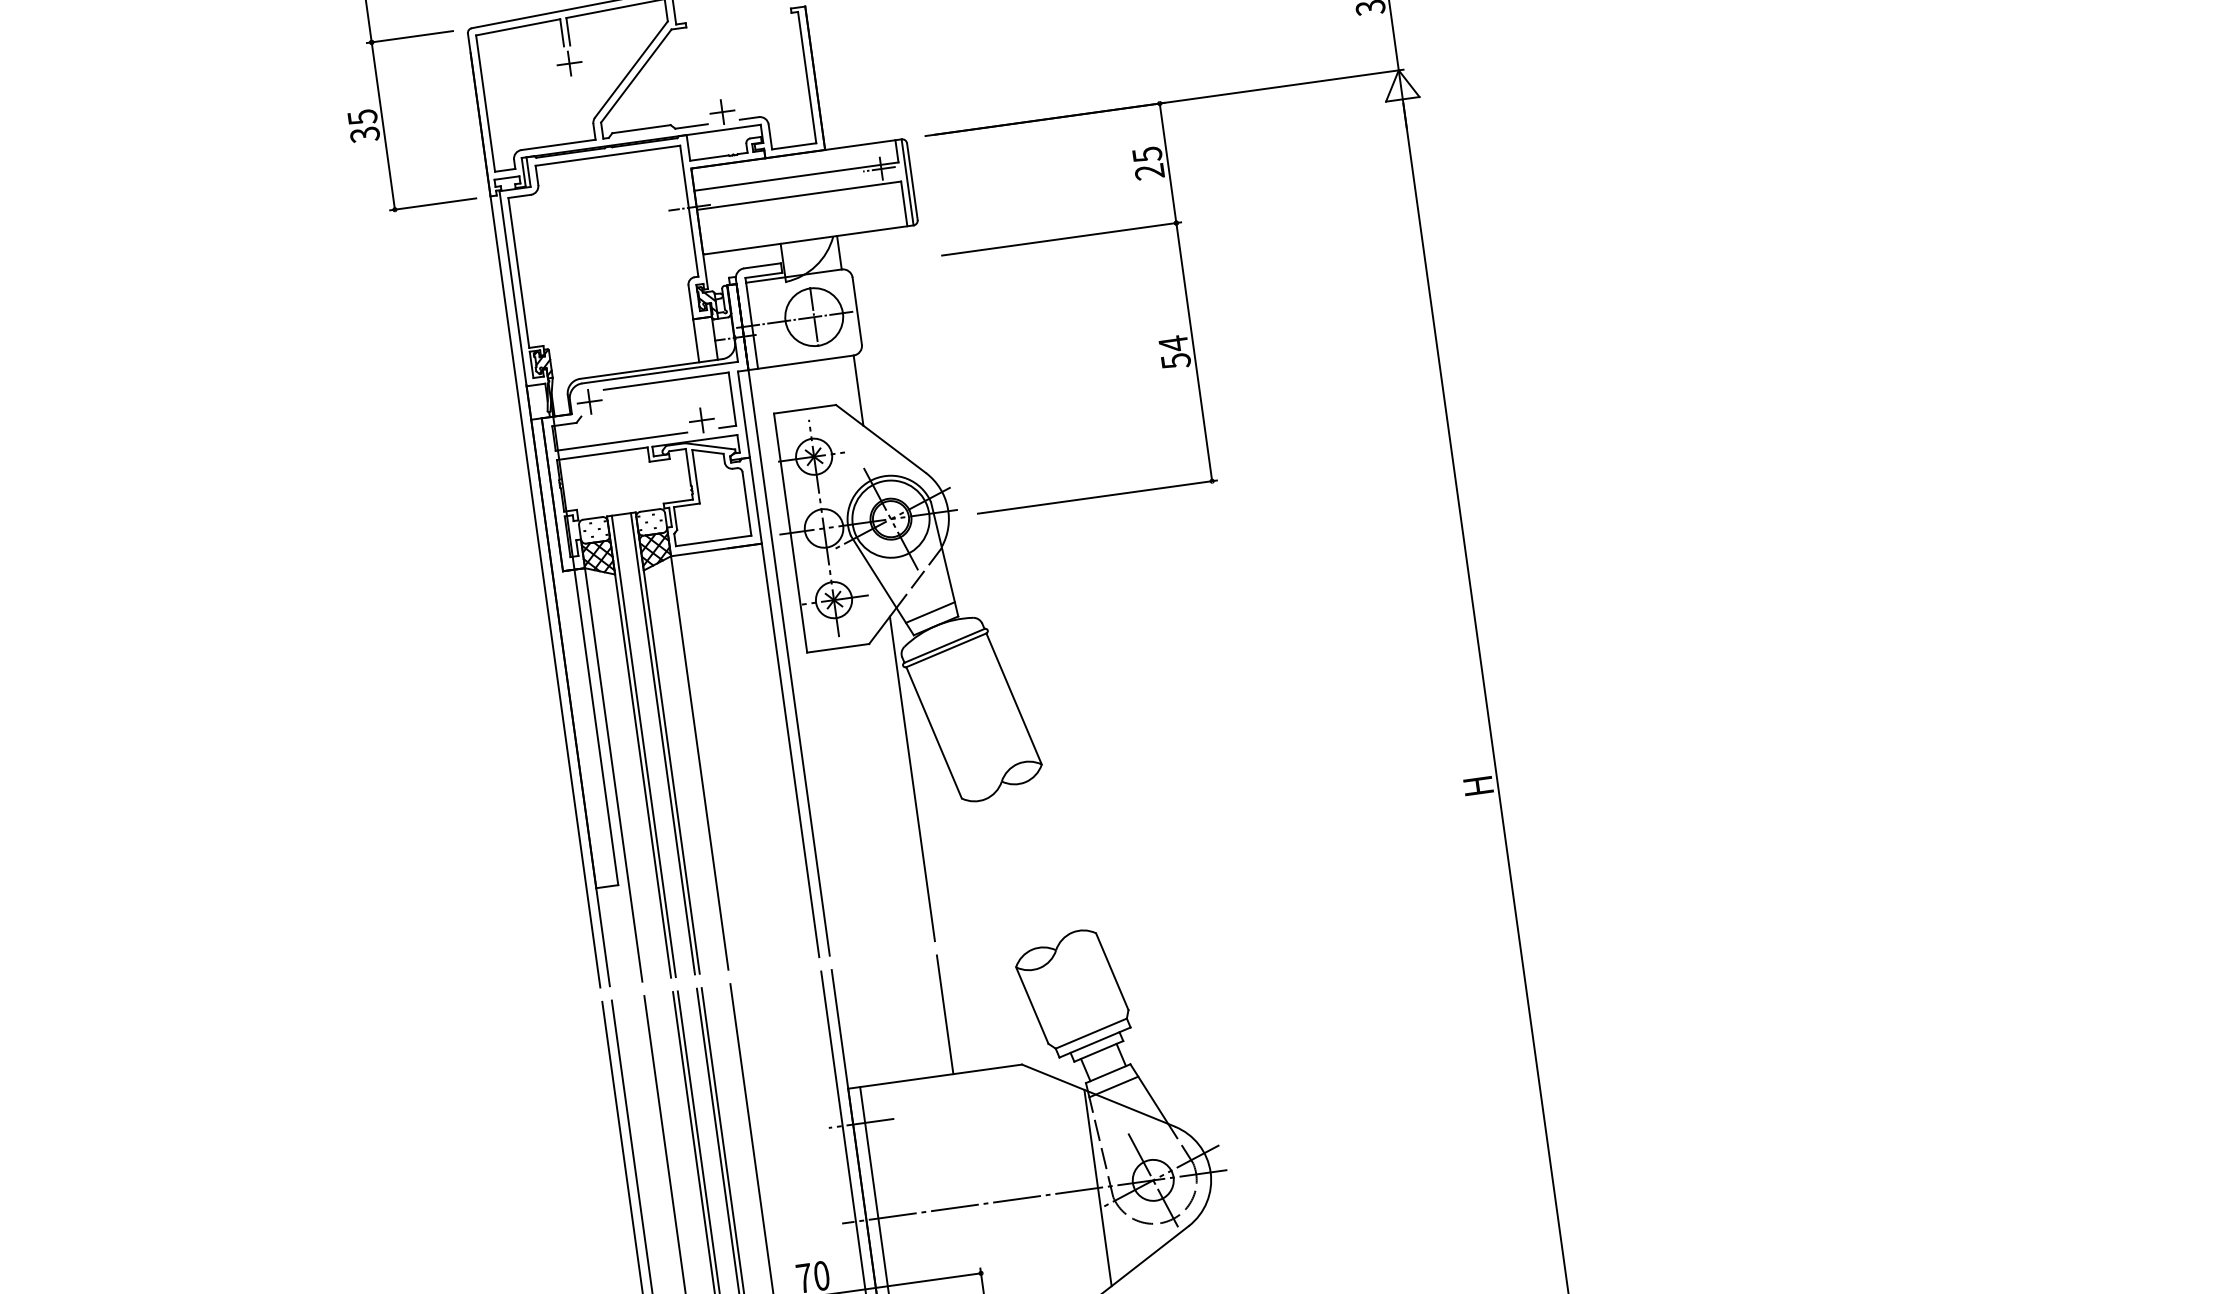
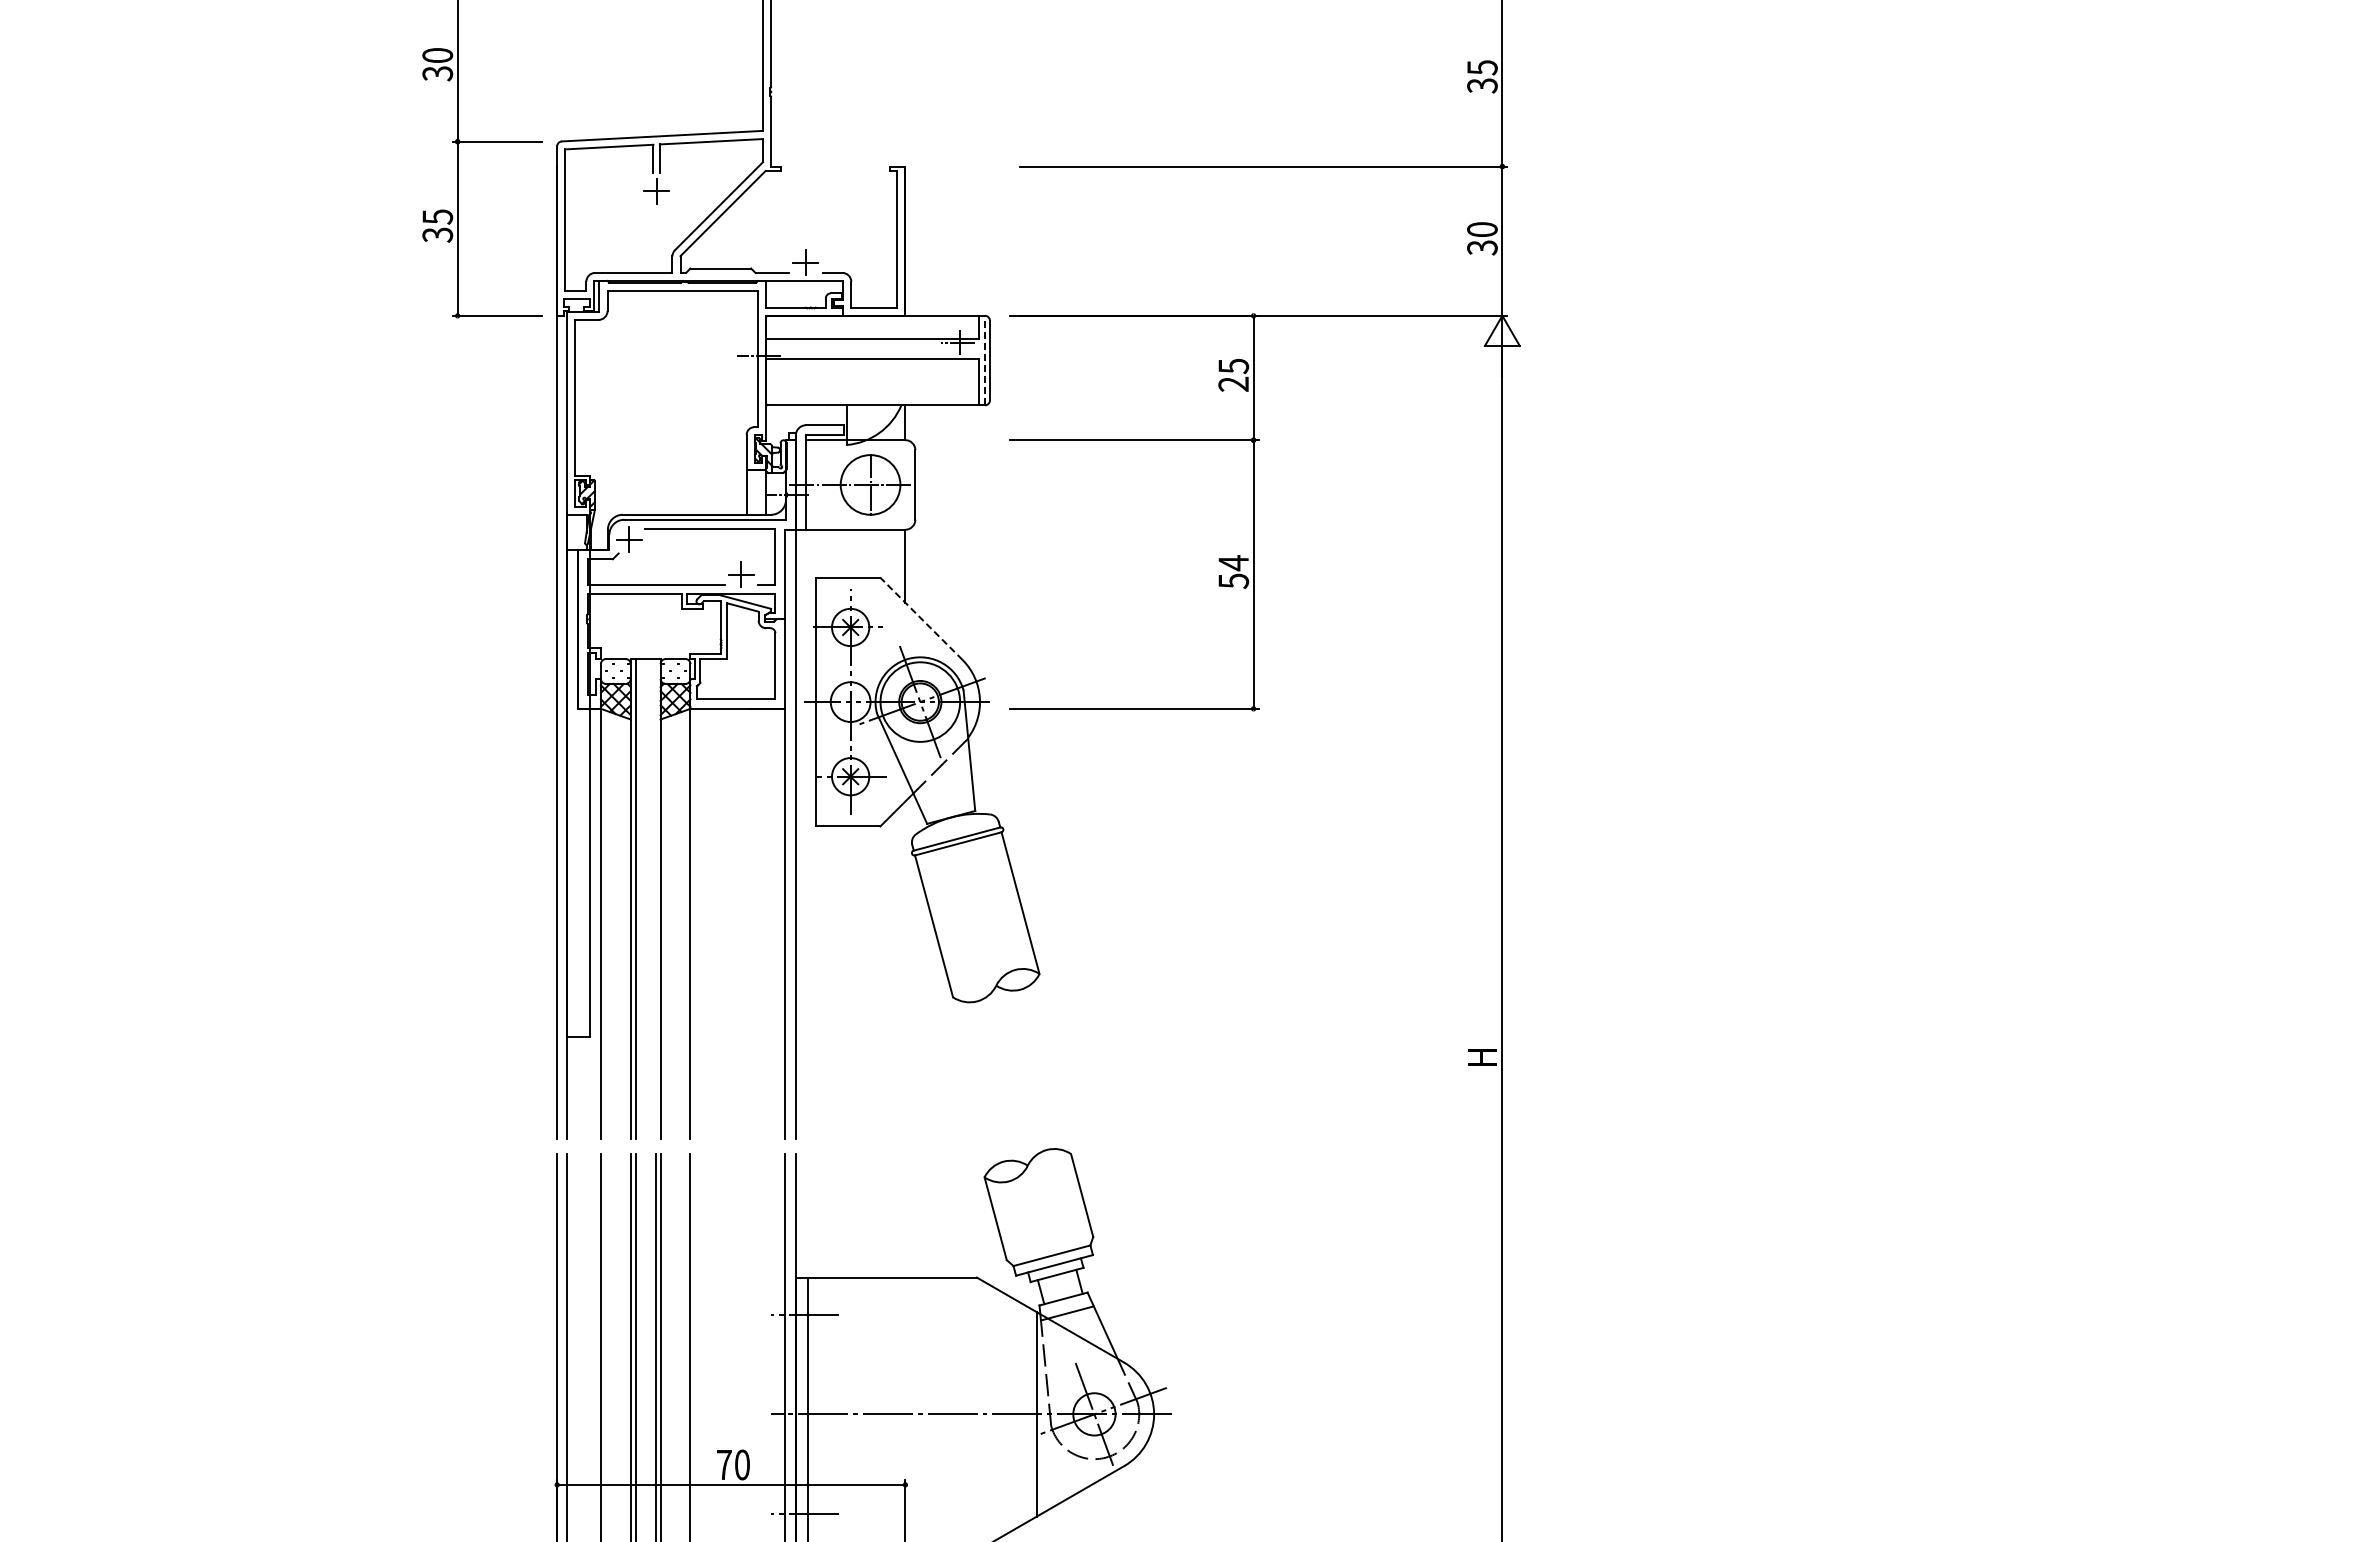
line: (907, 182) -> (984, 360), solid -> dashed
line: (880, 438) -> (921, 618), solid -> dashed
line: (929, 612) -> (946, 802), removed
line: (662, 744) -> (655, 899), removed
line: (912, 779) -> (905, 970), removed
line: (945, 1014) -> (905, 1215), removed

